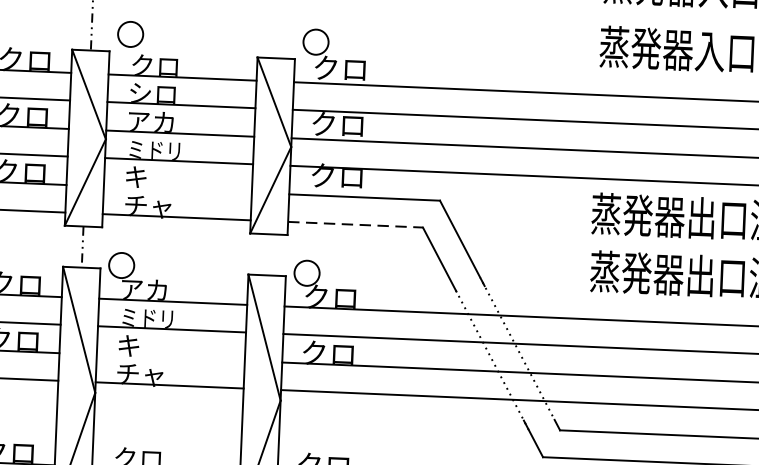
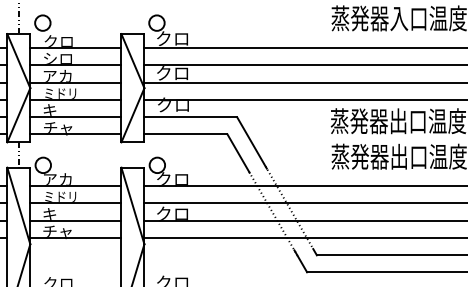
line: (177, 189) -> (75, 117), added
line: (356, 225) -> (186, 134), dashed -> solid
line: (170, 357) -> (75, 220), added

